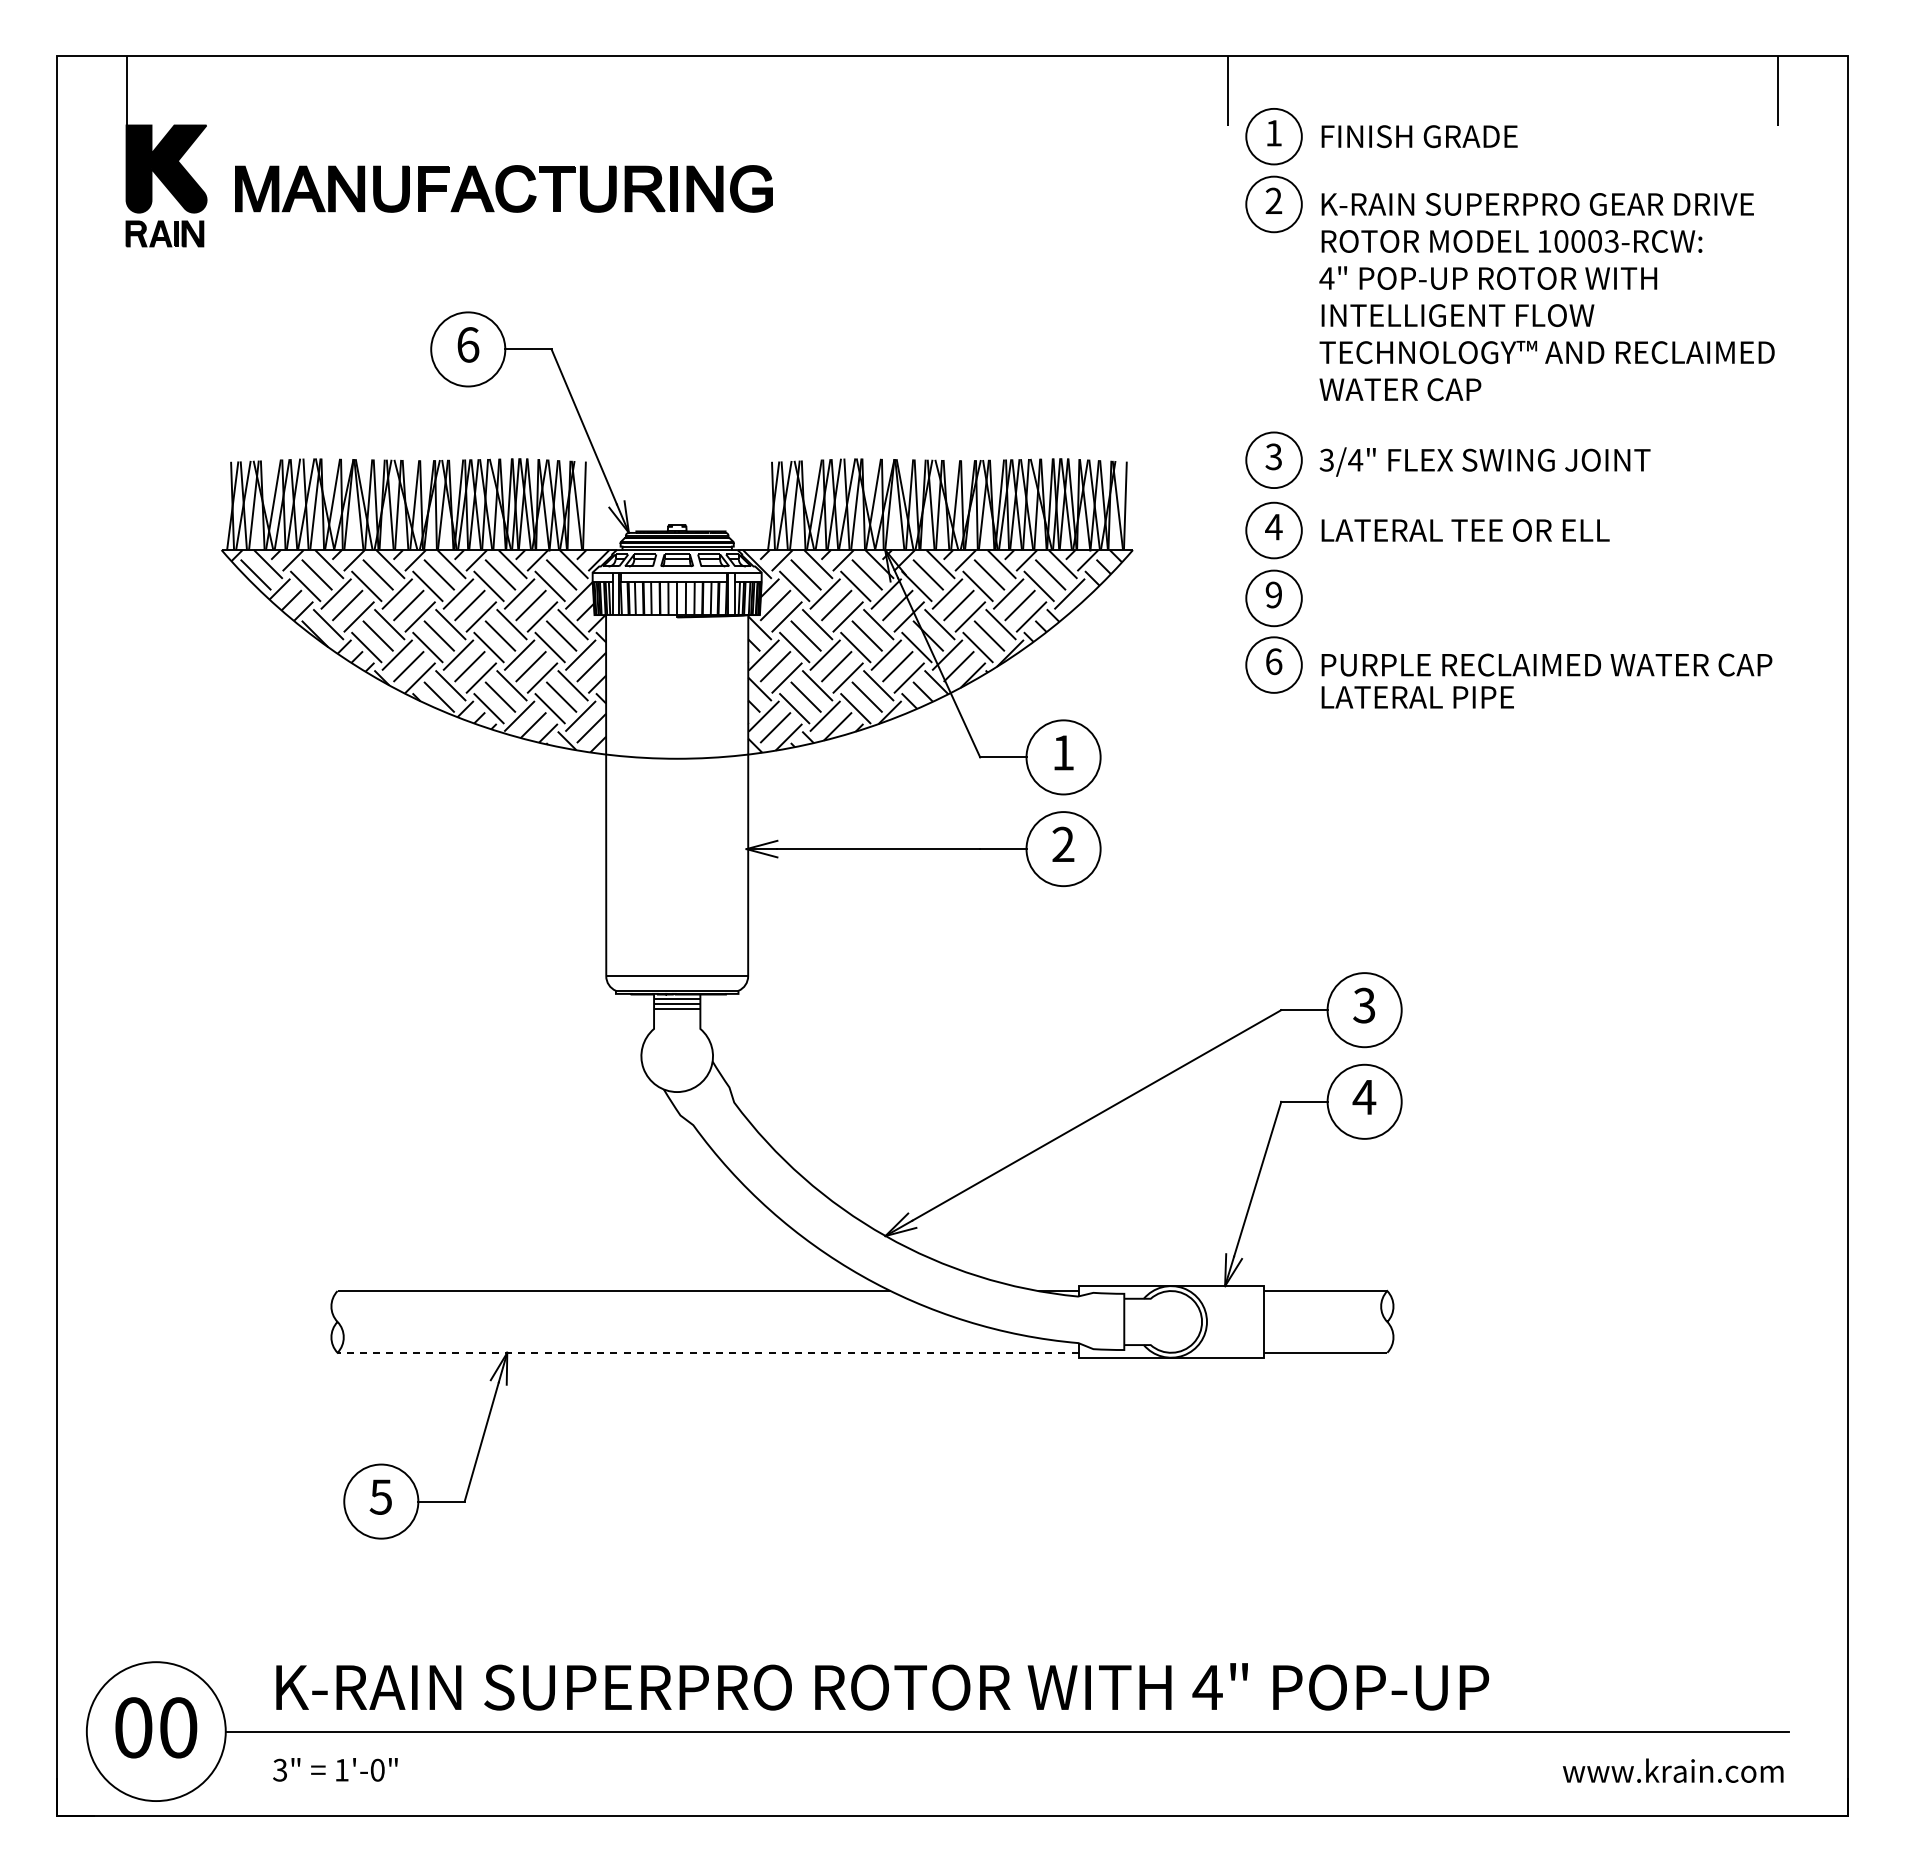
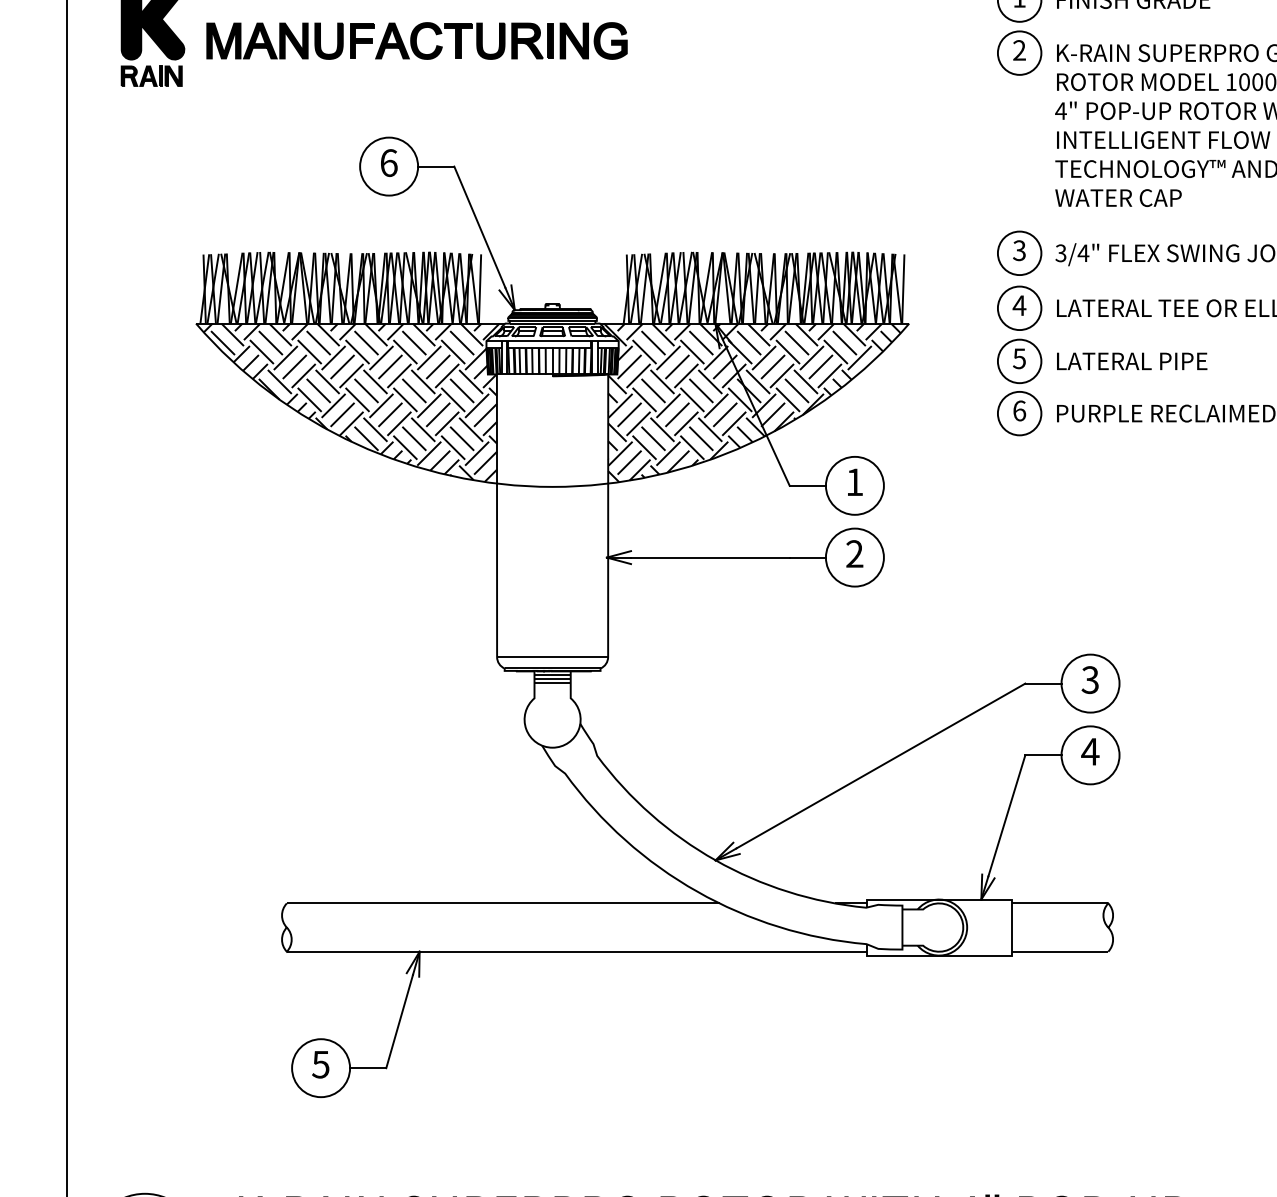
text: (1273, 594) -> (1019, 358), 9 -> 5
text: (1417, 697) -> (1131, 361), moved
line: (707, 1352) -> (576, 951), dashed -> solid

